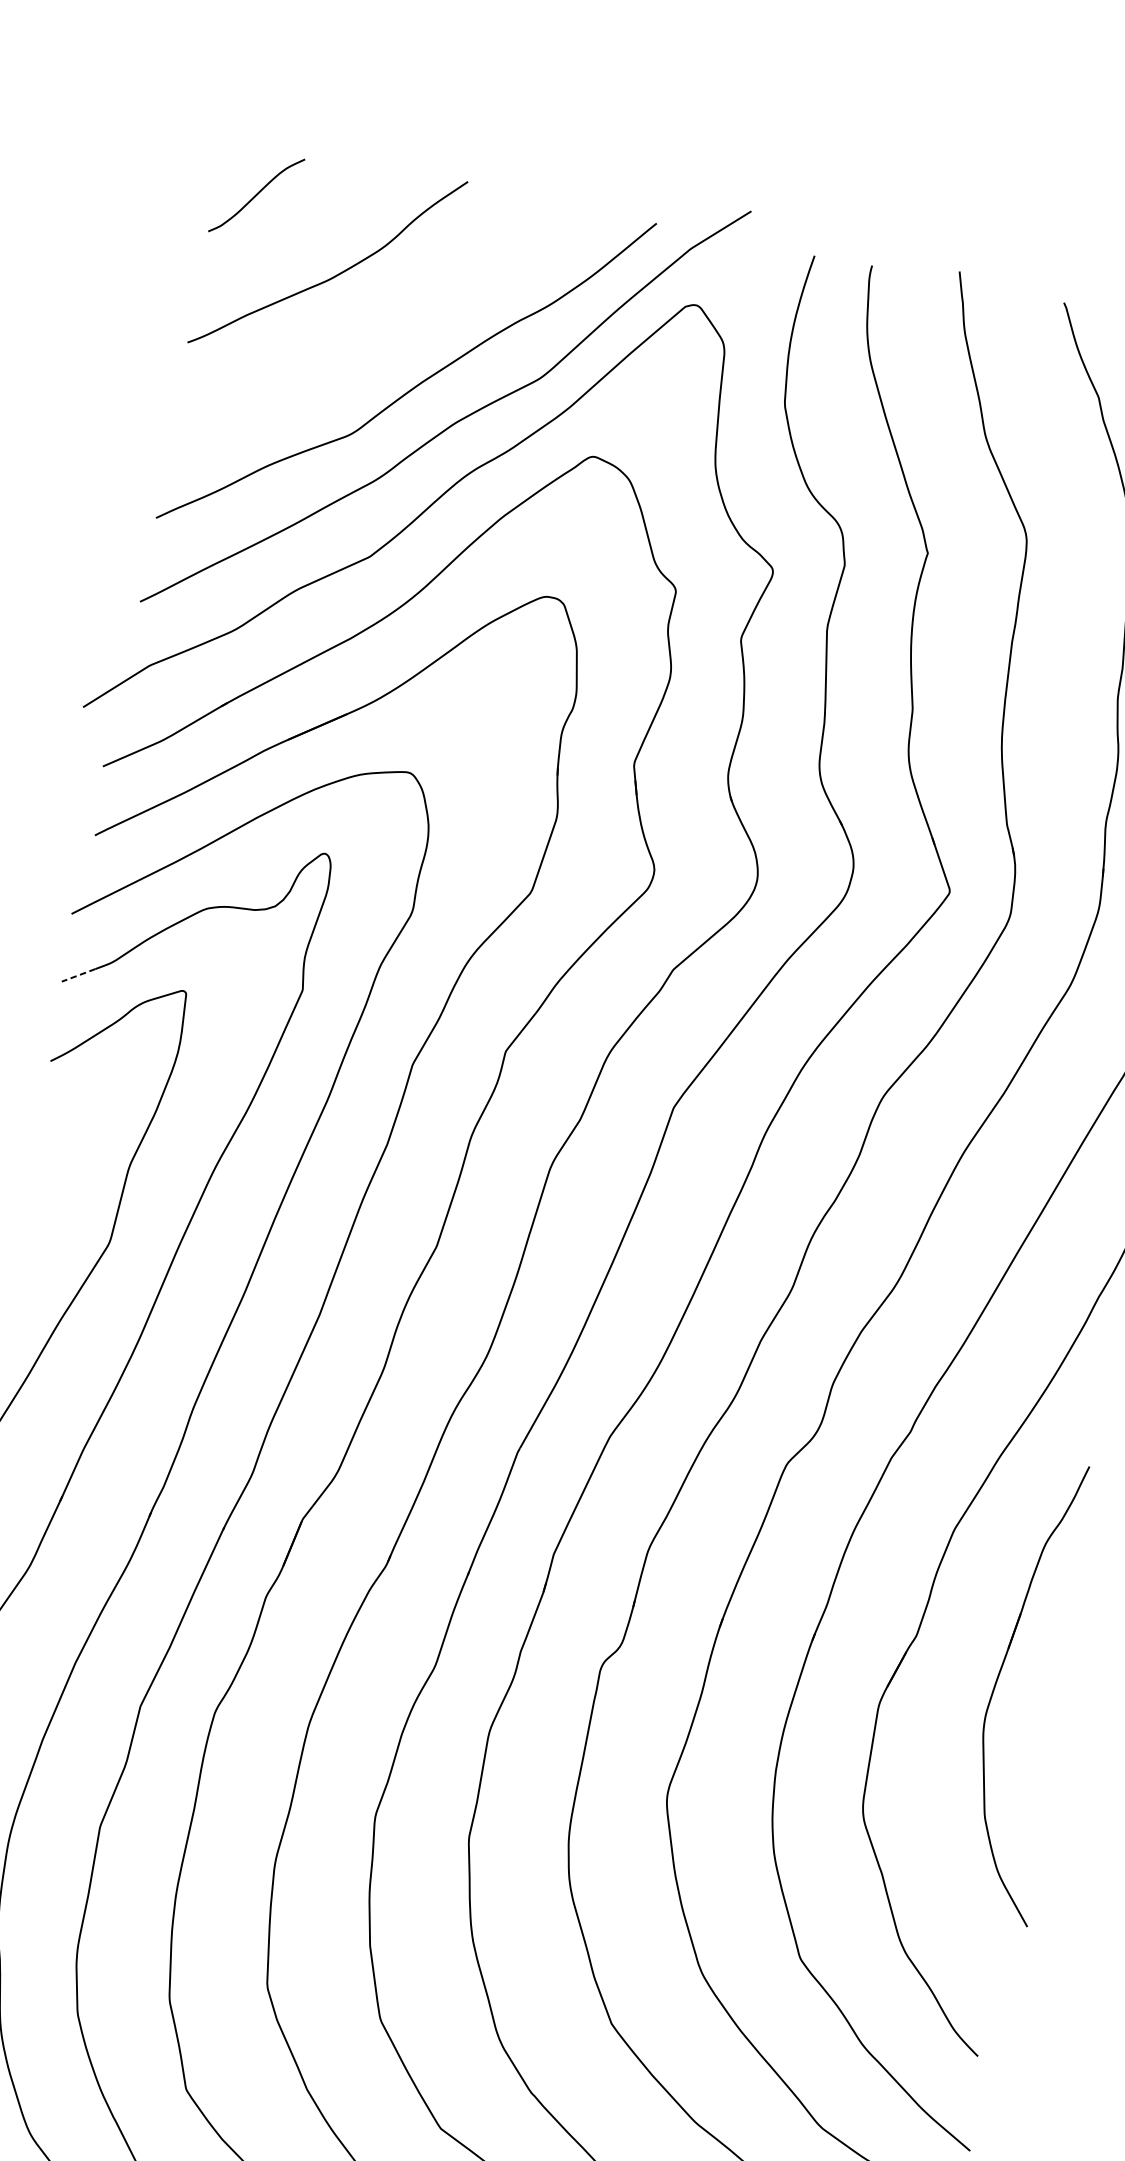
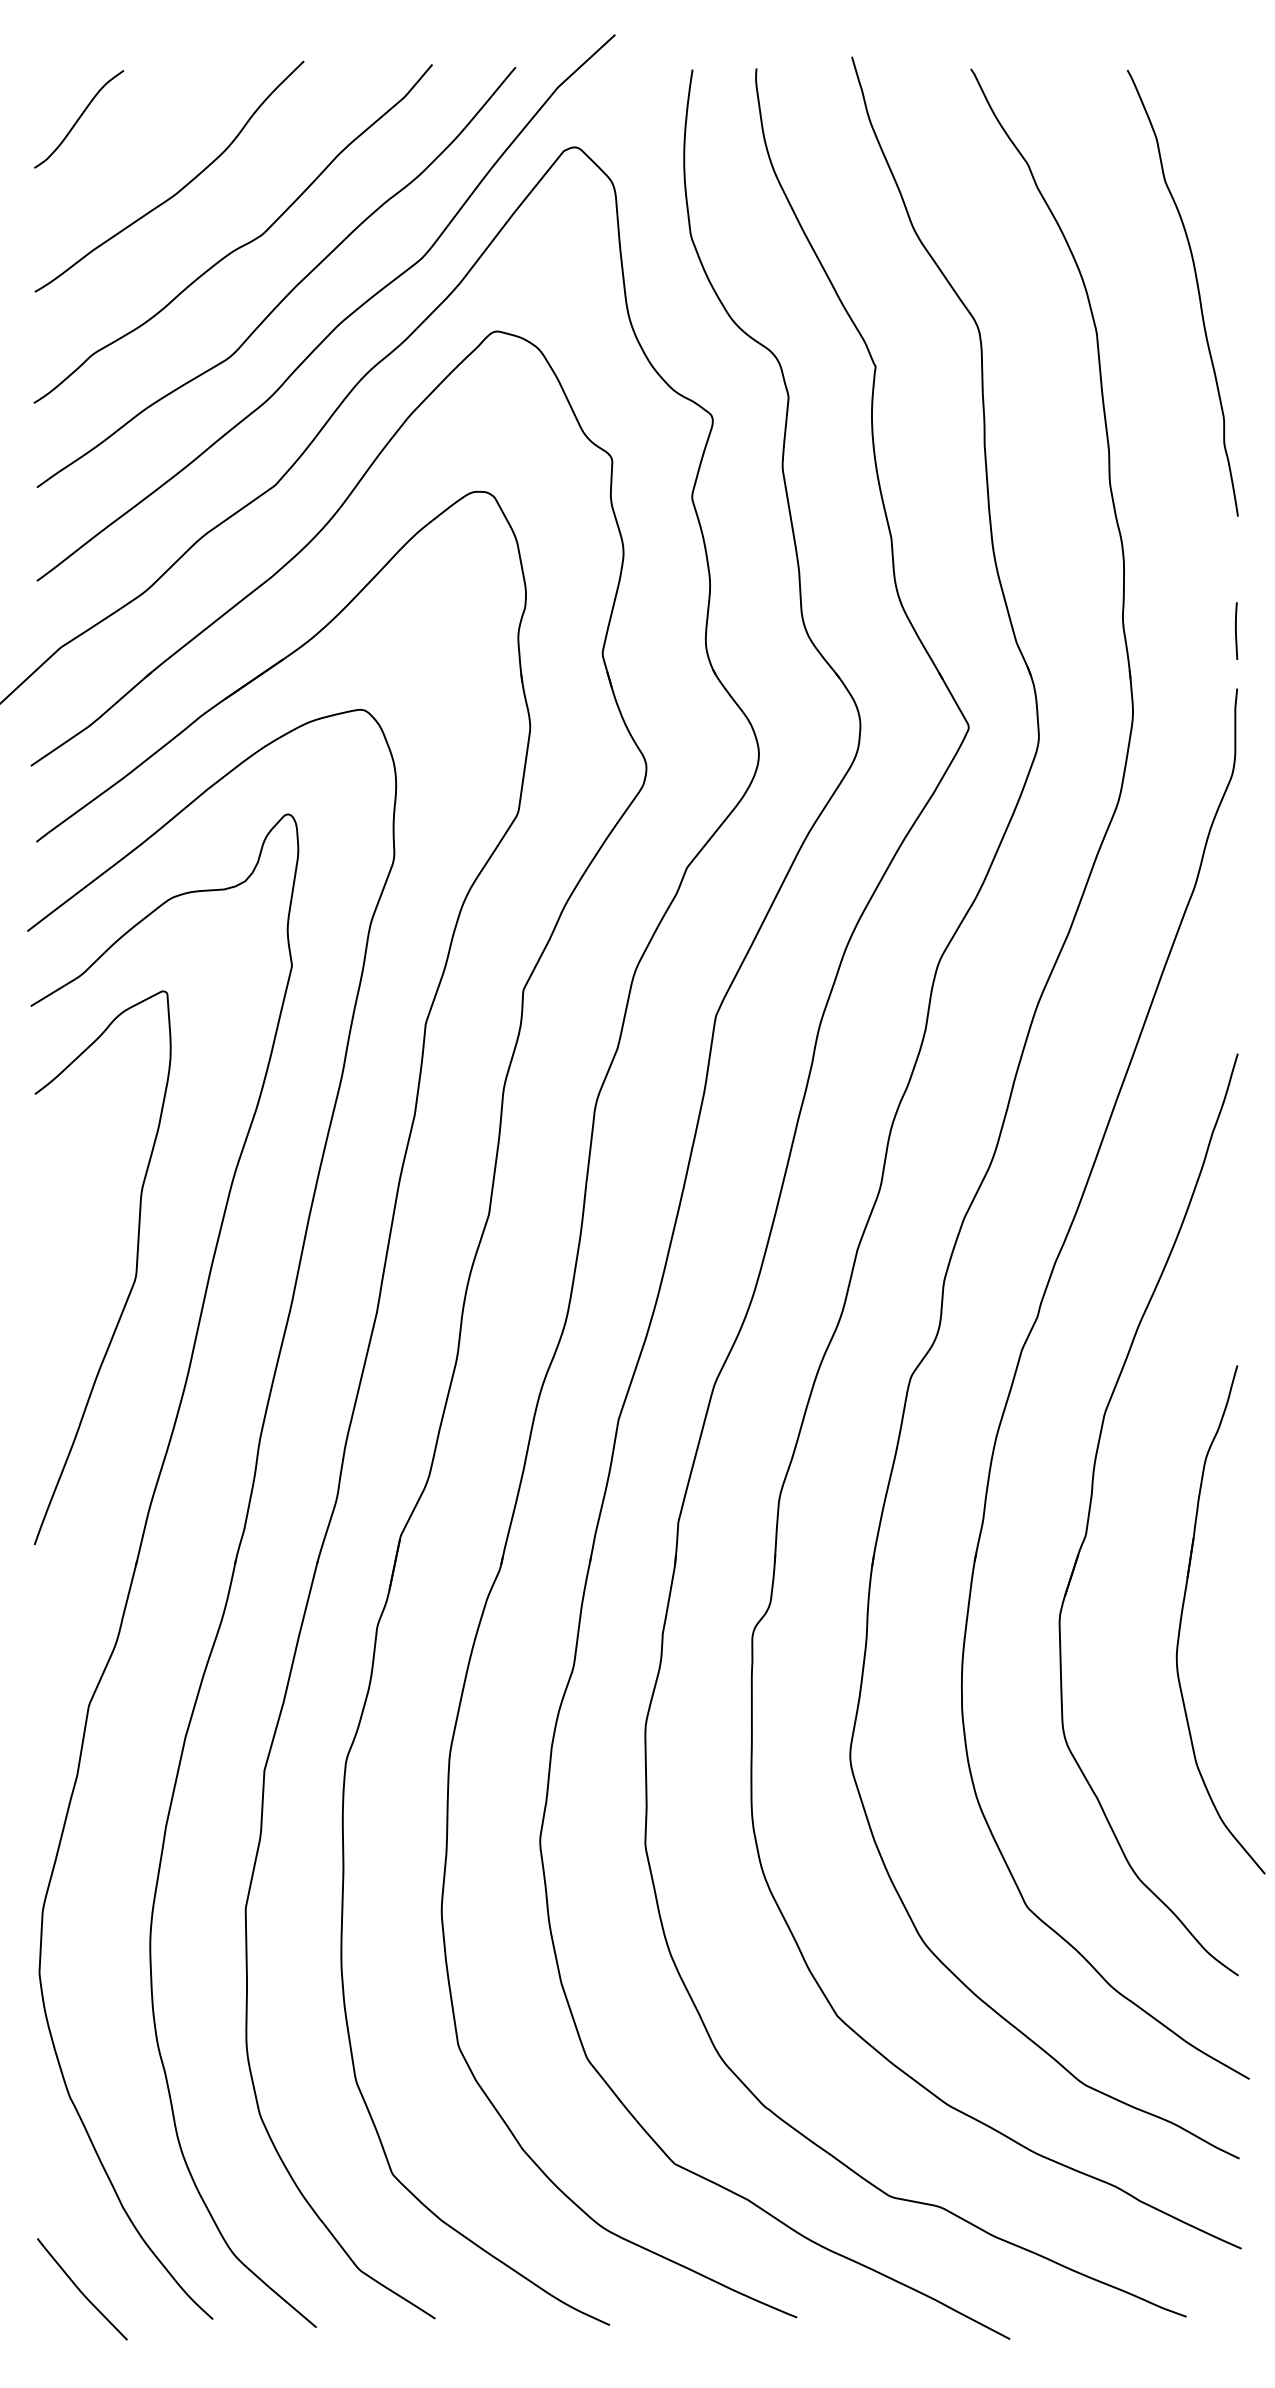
curve: (378, 336) -> (239, 246), added
line: (78, 975) -> (47, 996), dashed -> solid
part: (997, 1682) -> (1182, 1617), moved

